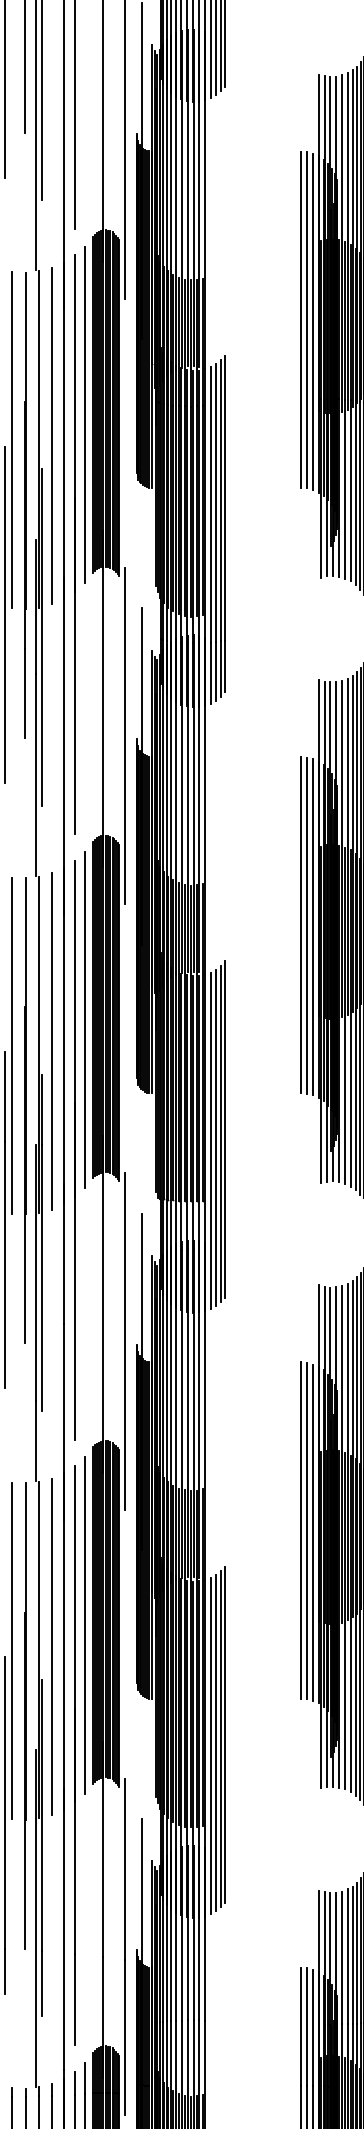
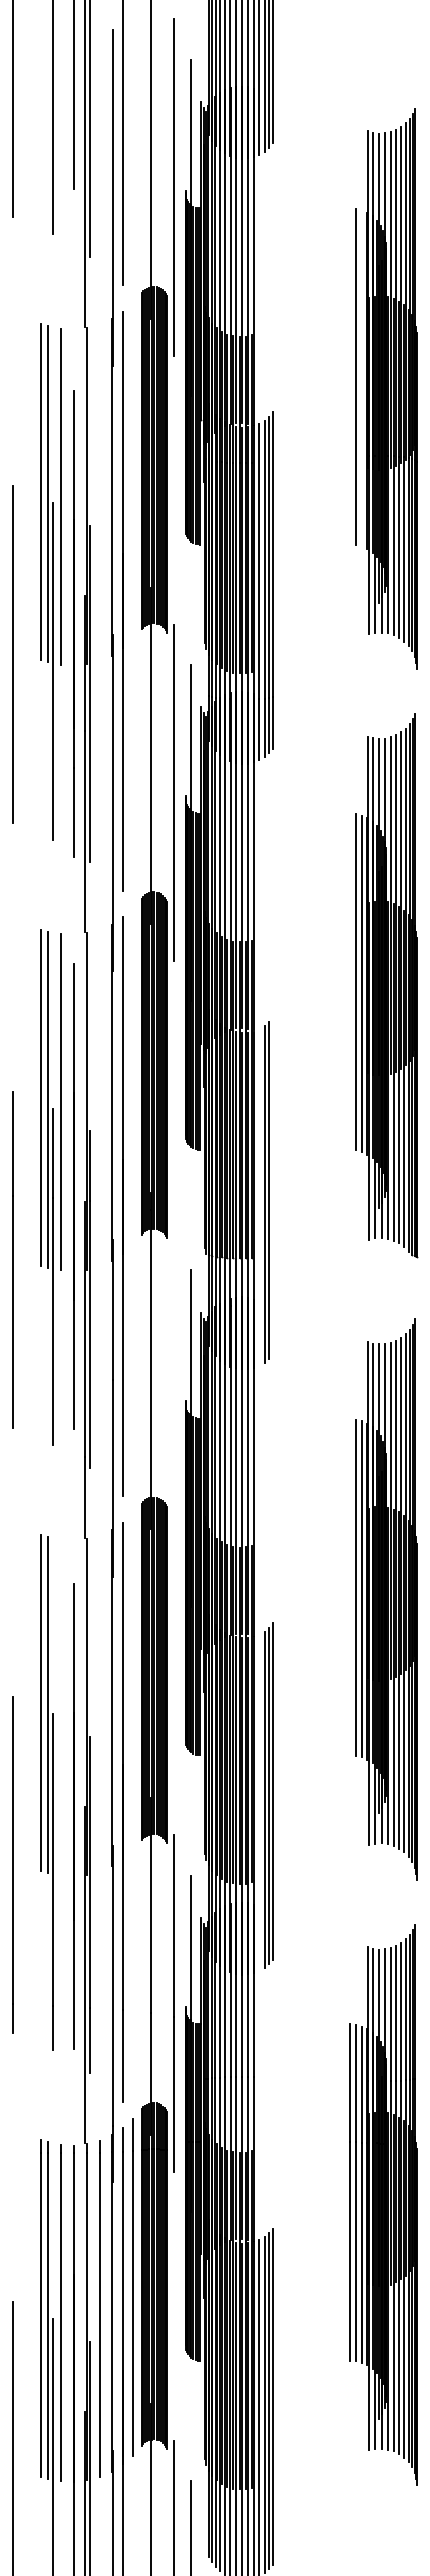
line: (300, 319) -> (349, 376), removed
line: (312, 321) -> (361, 378), removed
line: (84, 414) -> (133, 471), removed
line: (50, 435) -> (99, 492), removed
line: (24, 504) -> (73, 623), moved
line: (300, 924) -> (349, 981), removed
line: (84, 1019) -> (133, 1076), removed
line: (50, 1040) -> (99, 1097), removed
line: (24, 1110) -> (73, 1196), moved
line: (224, 1128) -> (273, 1185), removed
line: (210, 1140) -> (259, 1197), removed
line: (125, 1341) -> (174, 1398), removed
line: (300, 1530) -> (349, 1587), removed
line: (84, 1625) -> (133, 1682), removed
line: (51, 1646) -> (100, 1703), removed
line: (12, 1650) -> (61, 1707), removed
line: (24, 1715) -> (73, 1816), moved
line: (210, 1745) -> (259, 1802), removed

